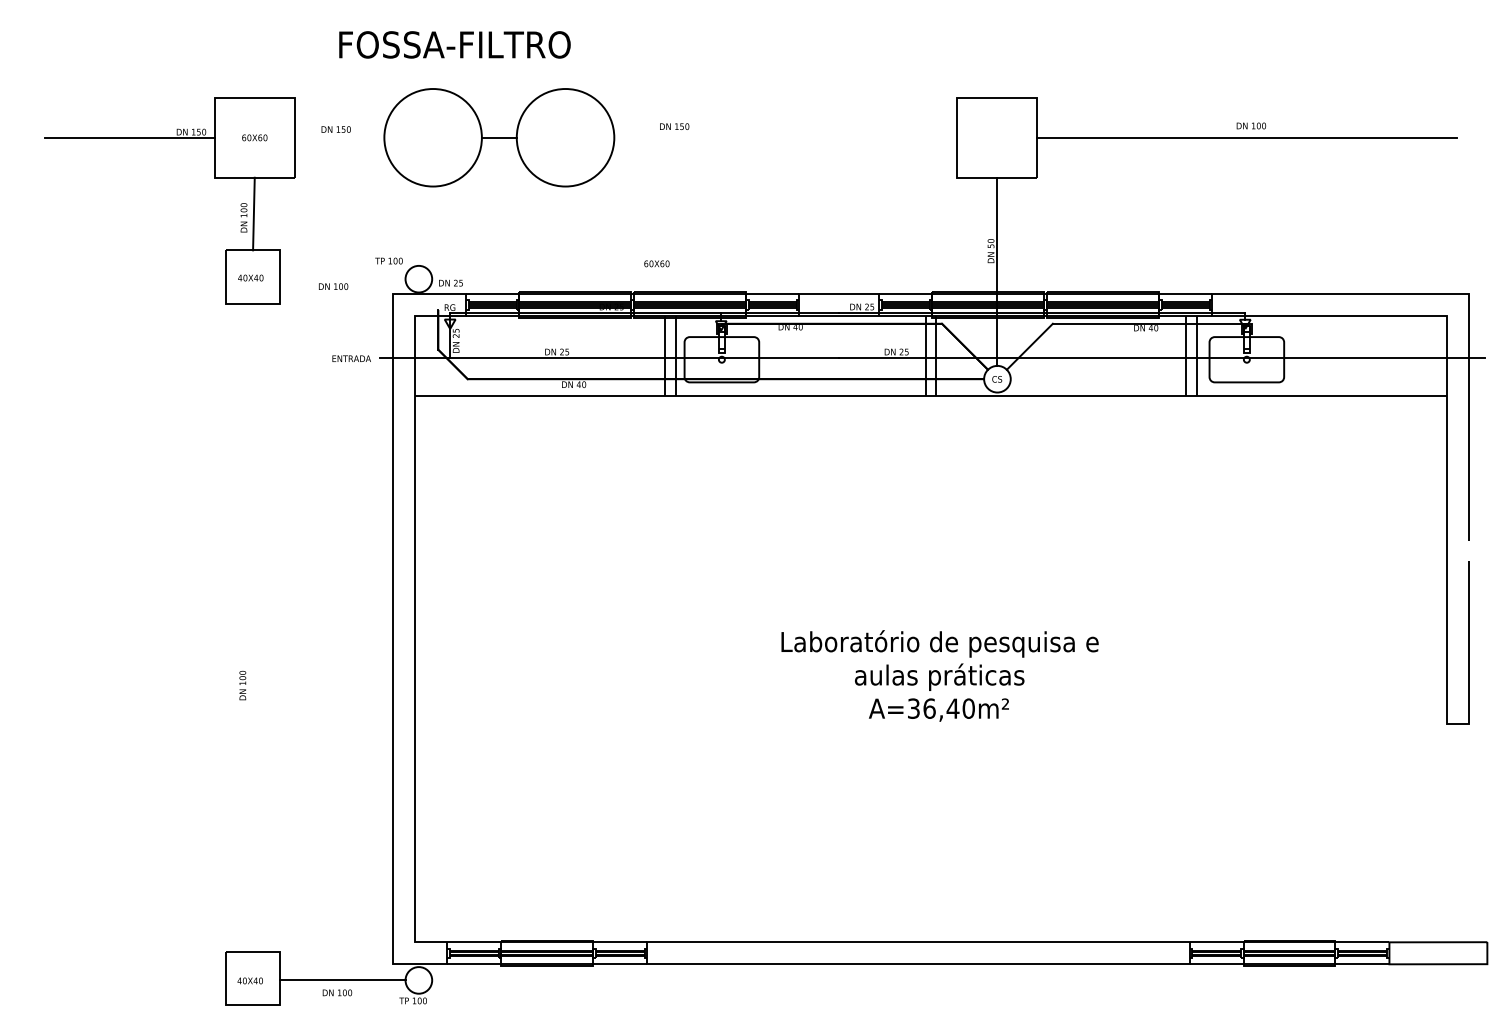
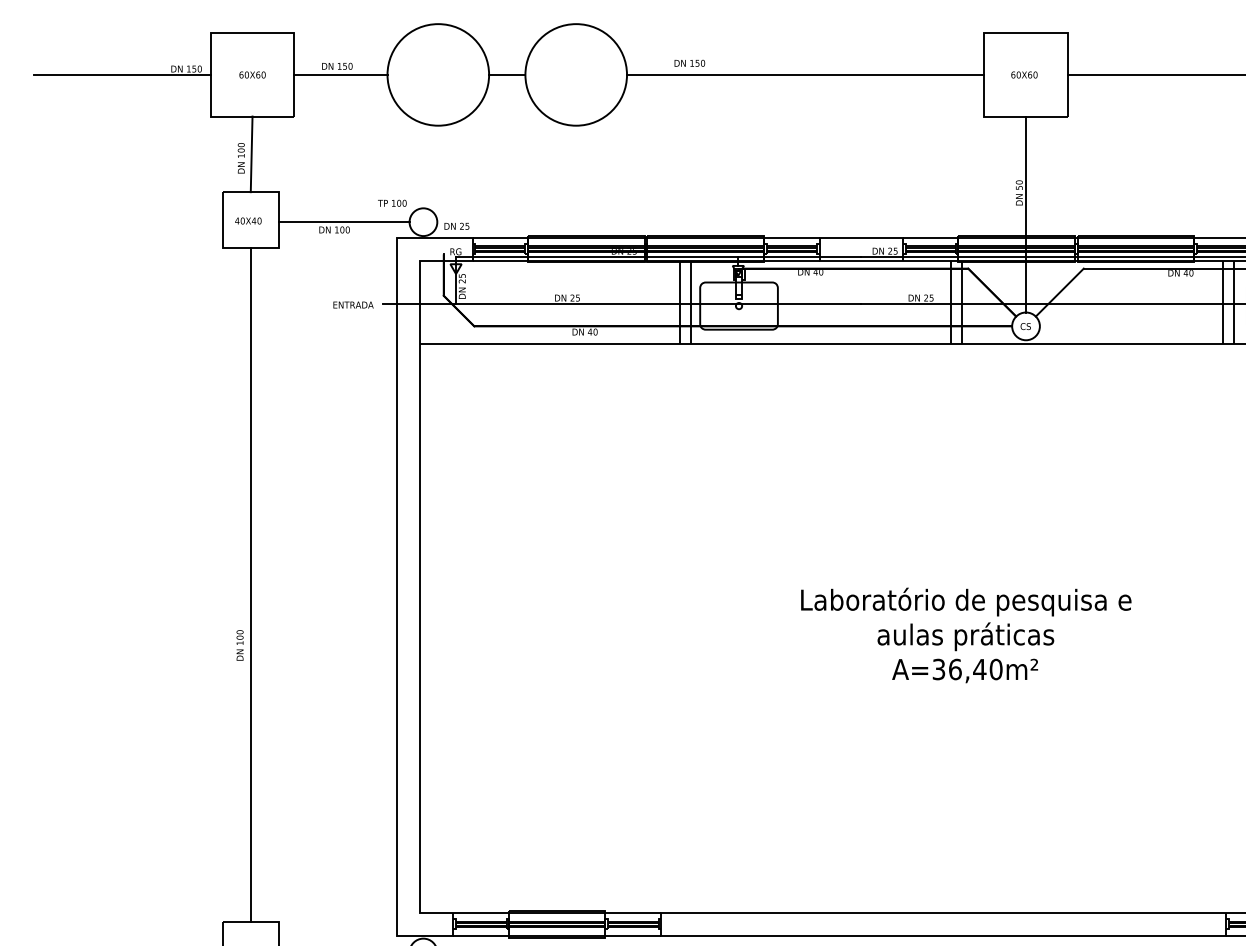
line: (339, 137) -> (340, 74), added
line: (785, 137) -> (805, 74), added
text: (656, 263) -> (1024, 74), moved
line: (342, 279) -> (343, 222), added
line: (253, 627) -> (251, 584), added

